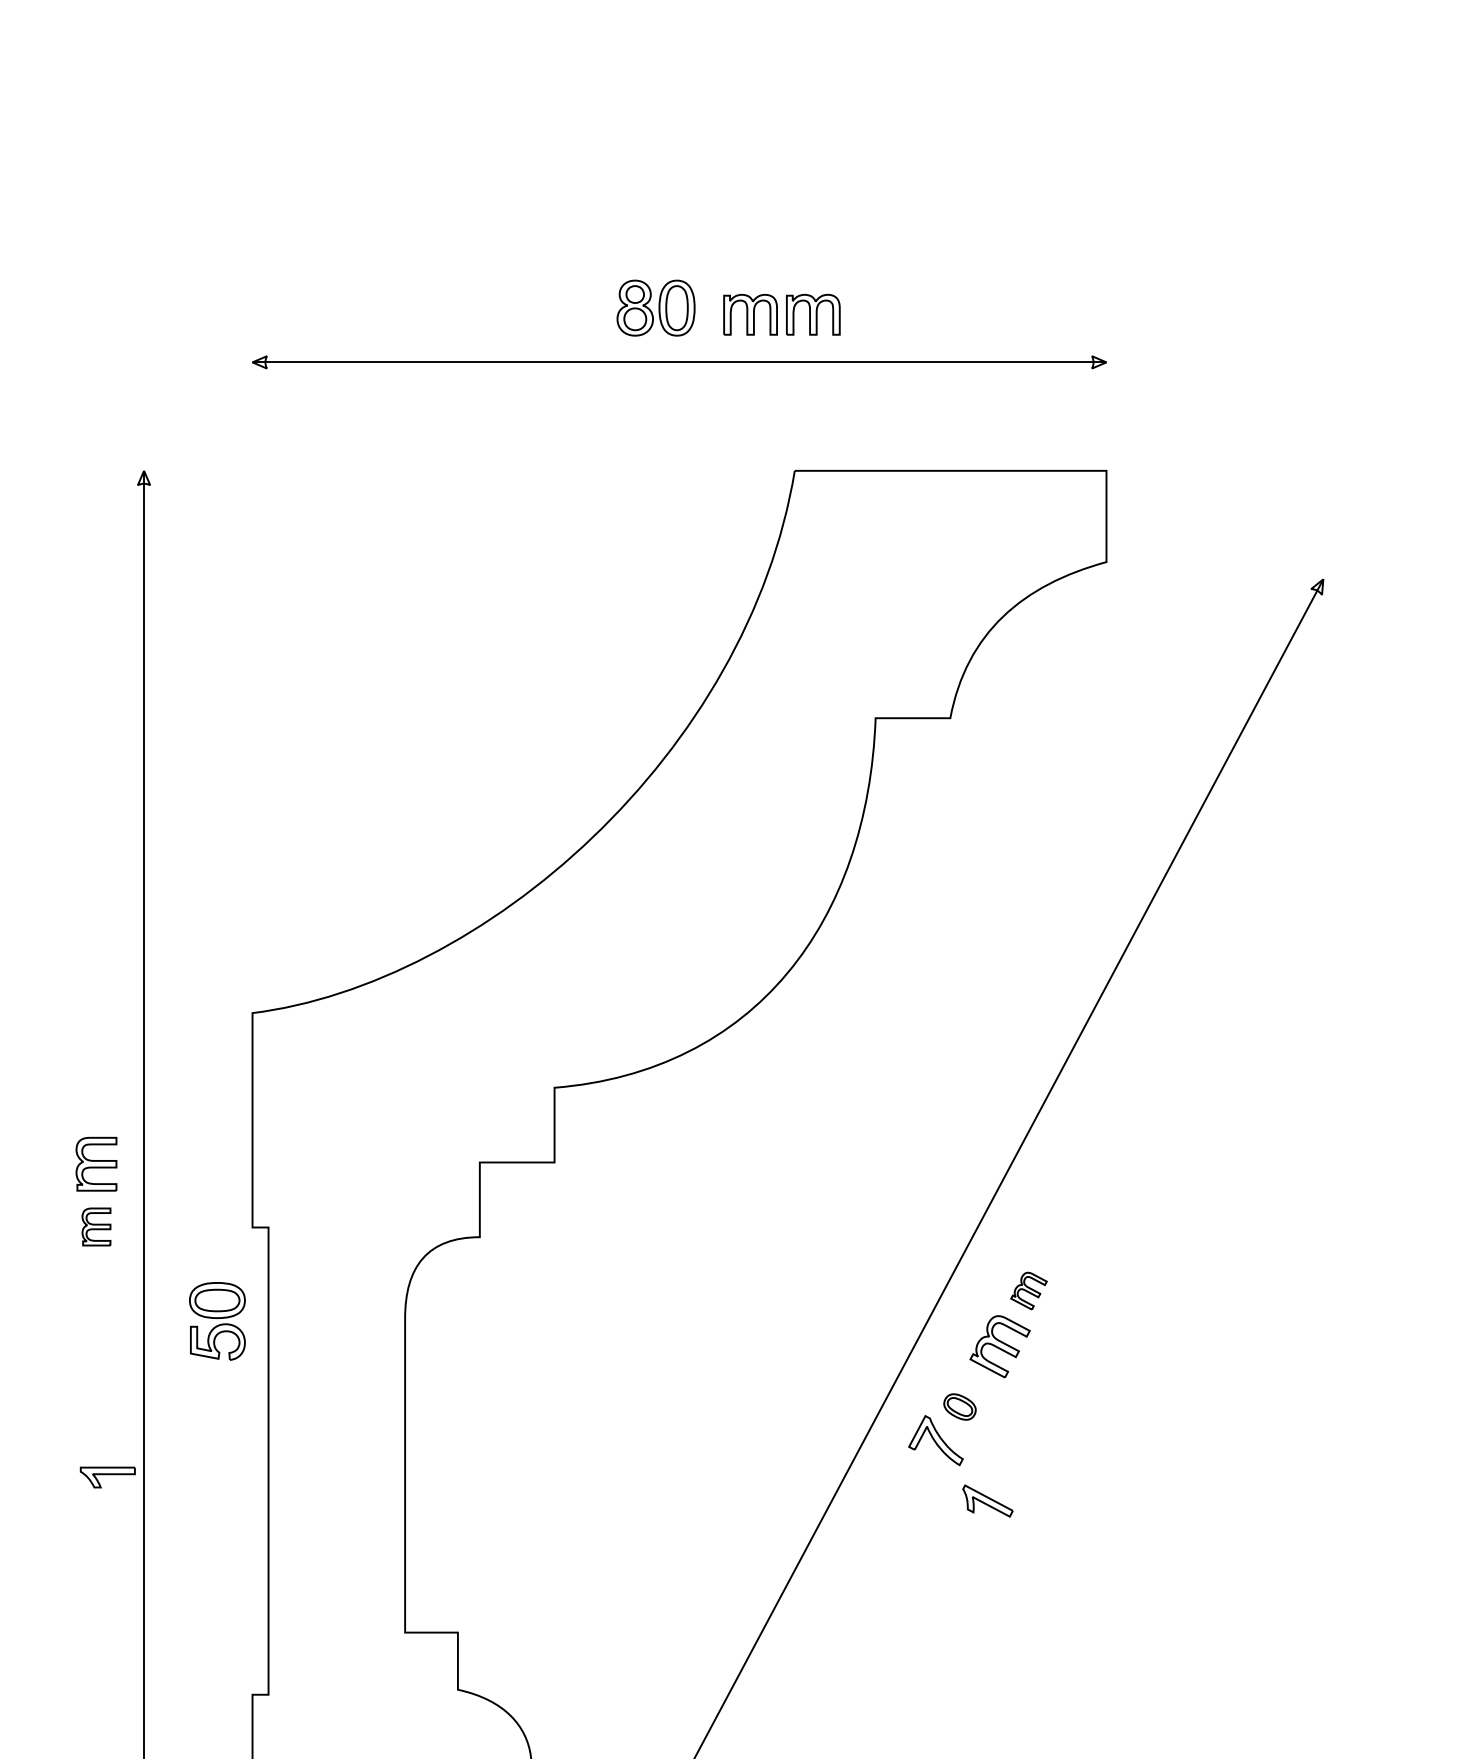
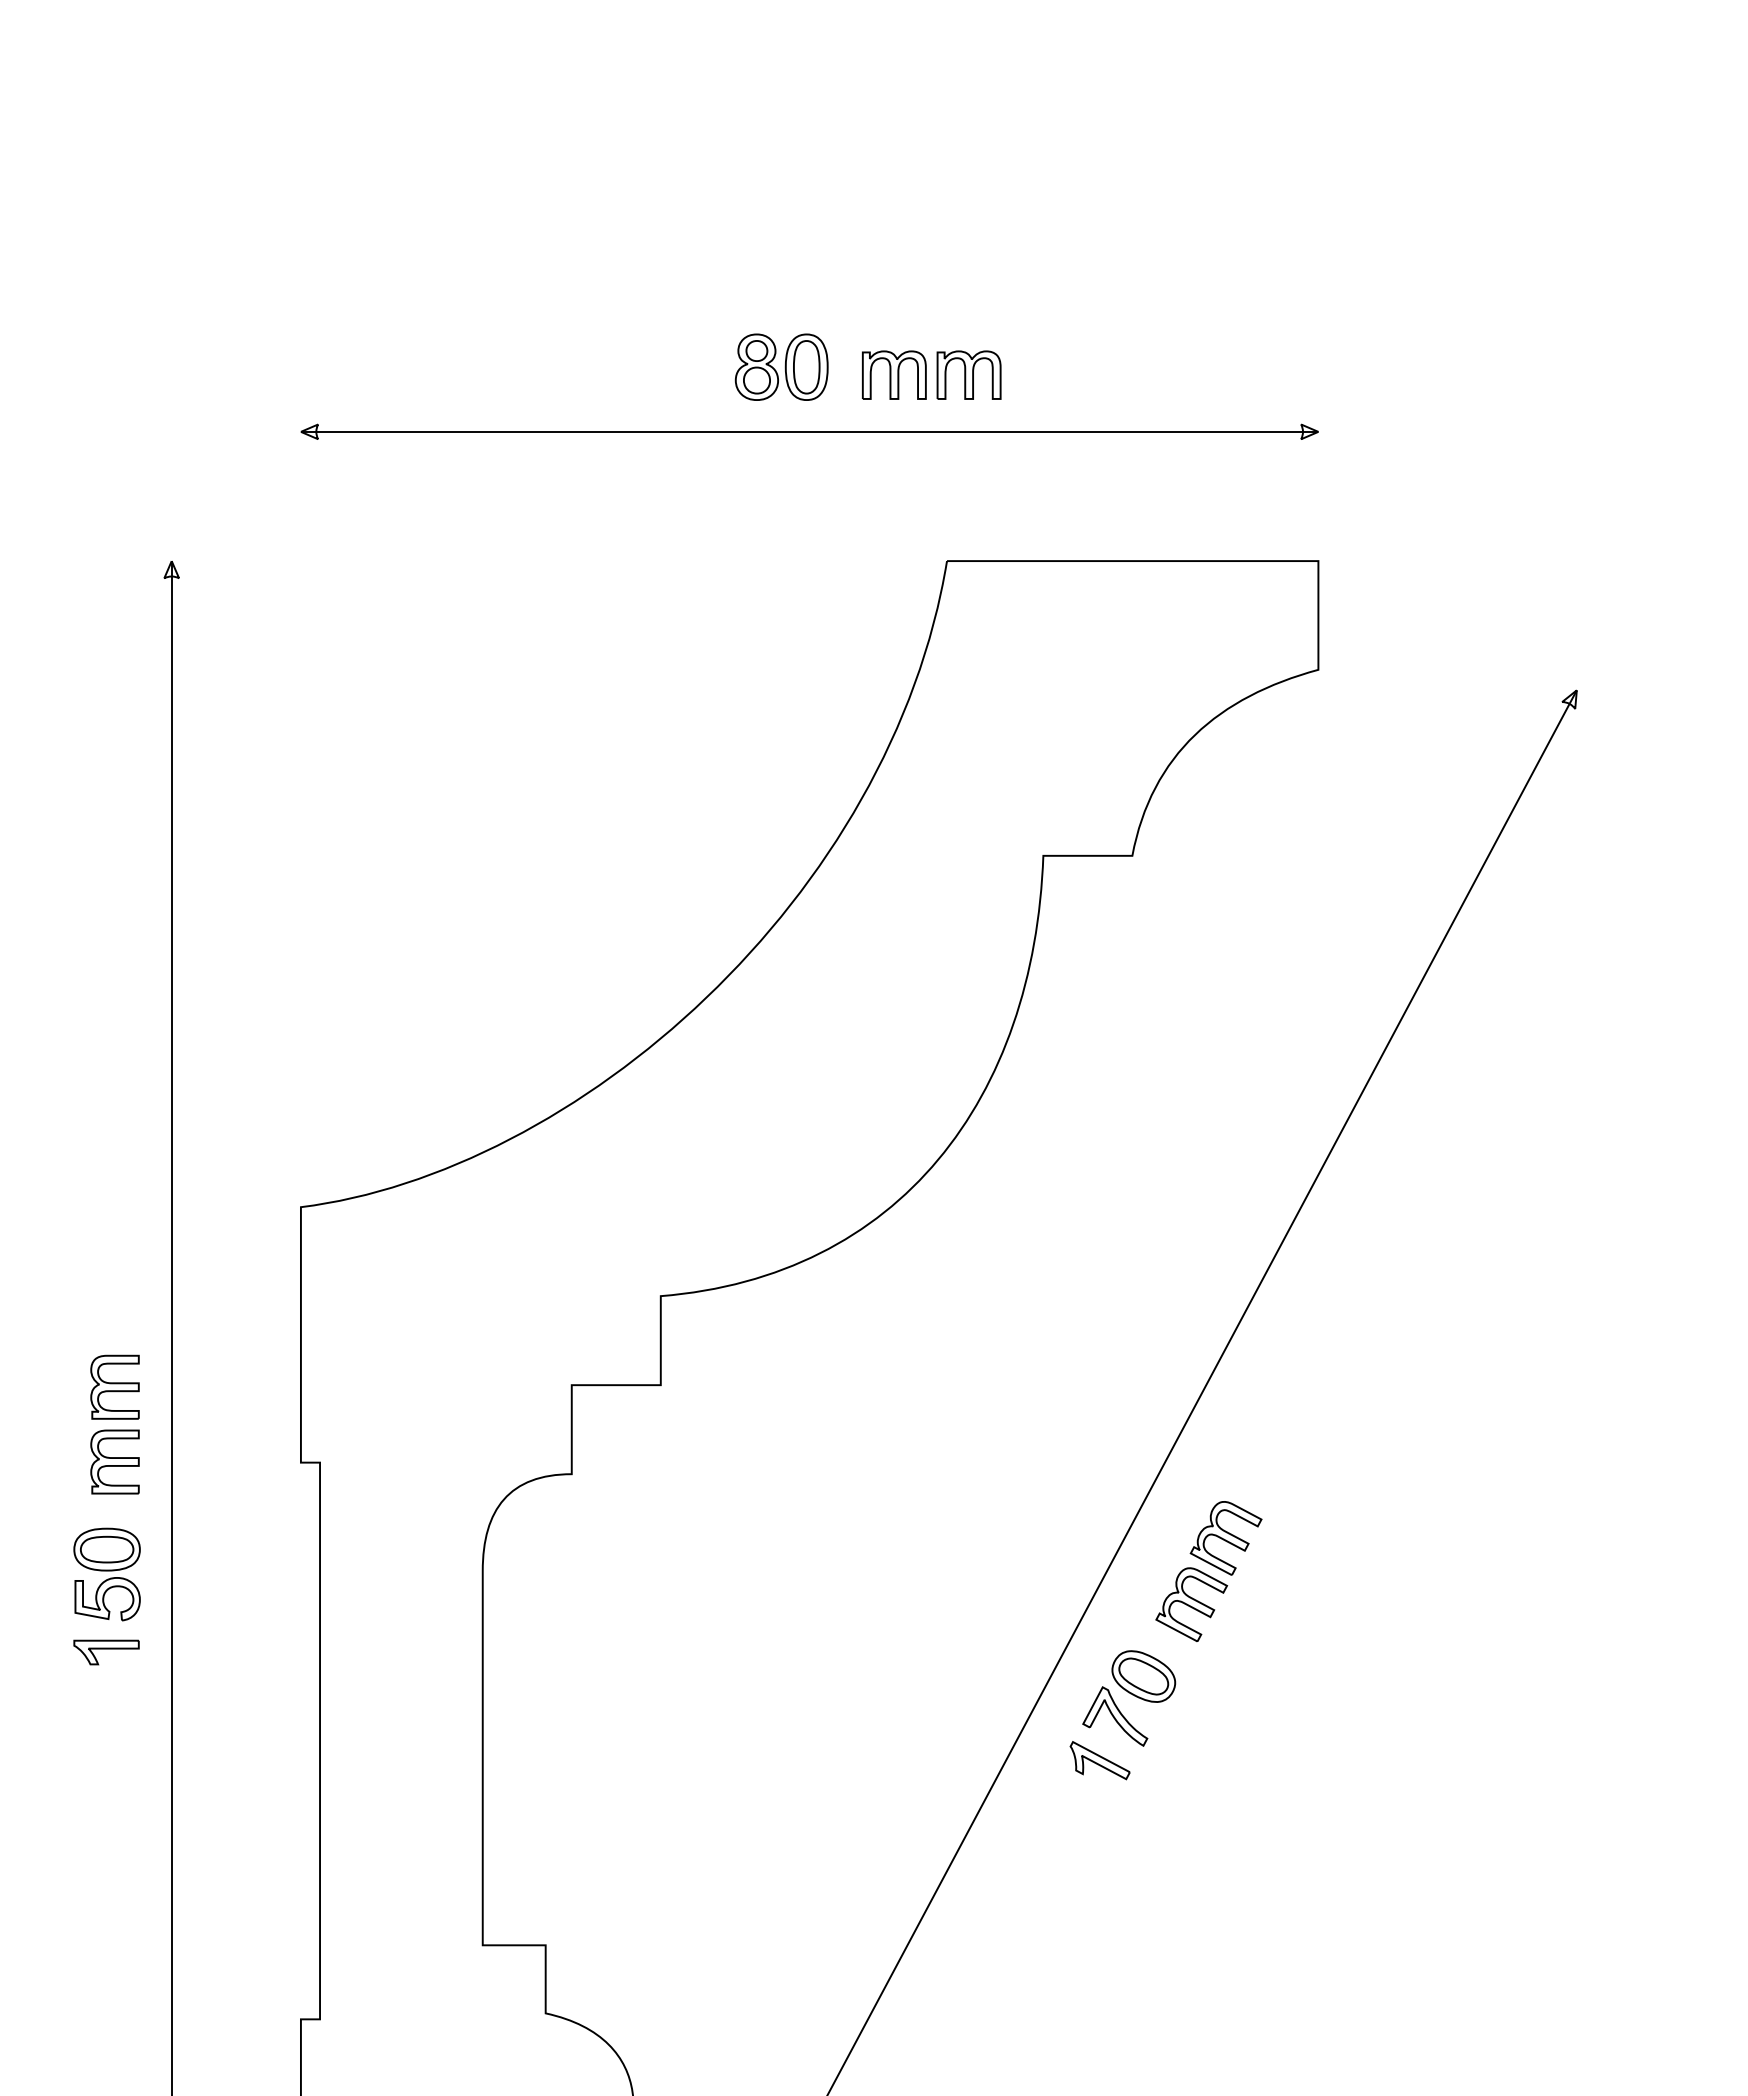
part: (96, 1226) -> (114, 1461), size x1.43
part: (1028, 1291) -> (1225, 1538), size x1.67
part: (216, 1321) -> (106, 1574), moved
part: (959, 1407) -> (1143, 1676), size x1.67
part: (107, 1477) -> (106, 1652), moved
part: (987, 1501) -> (1099, 1760), moved

